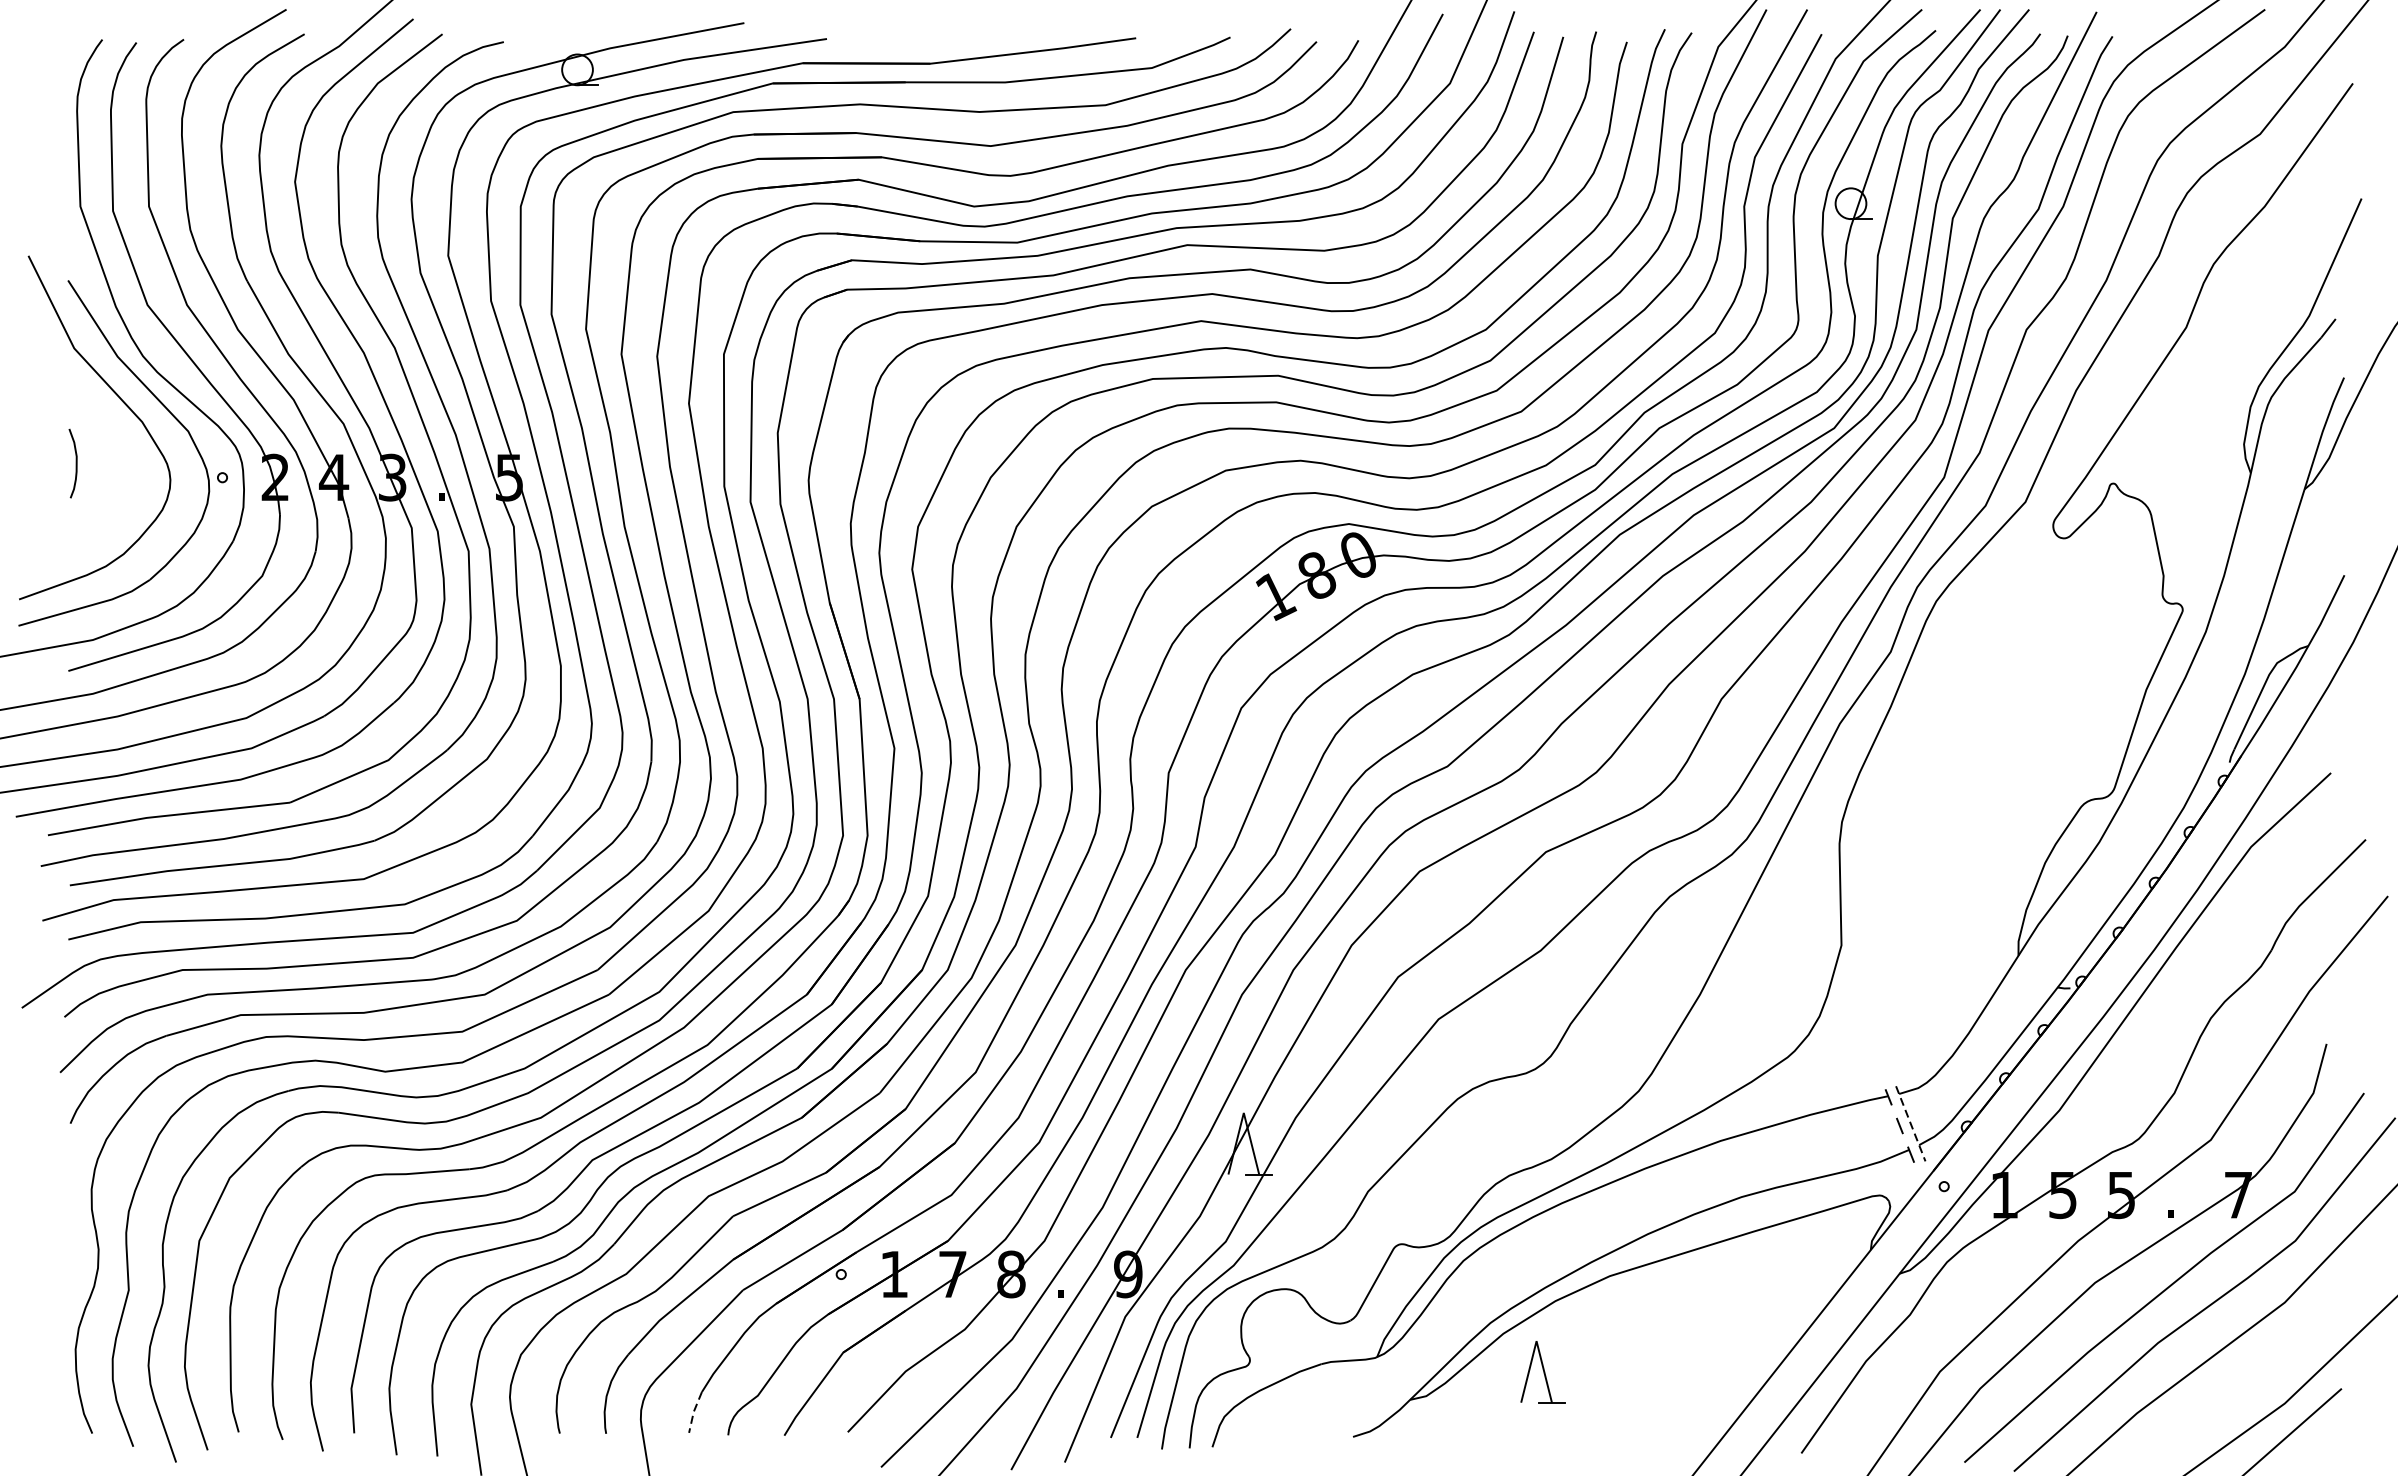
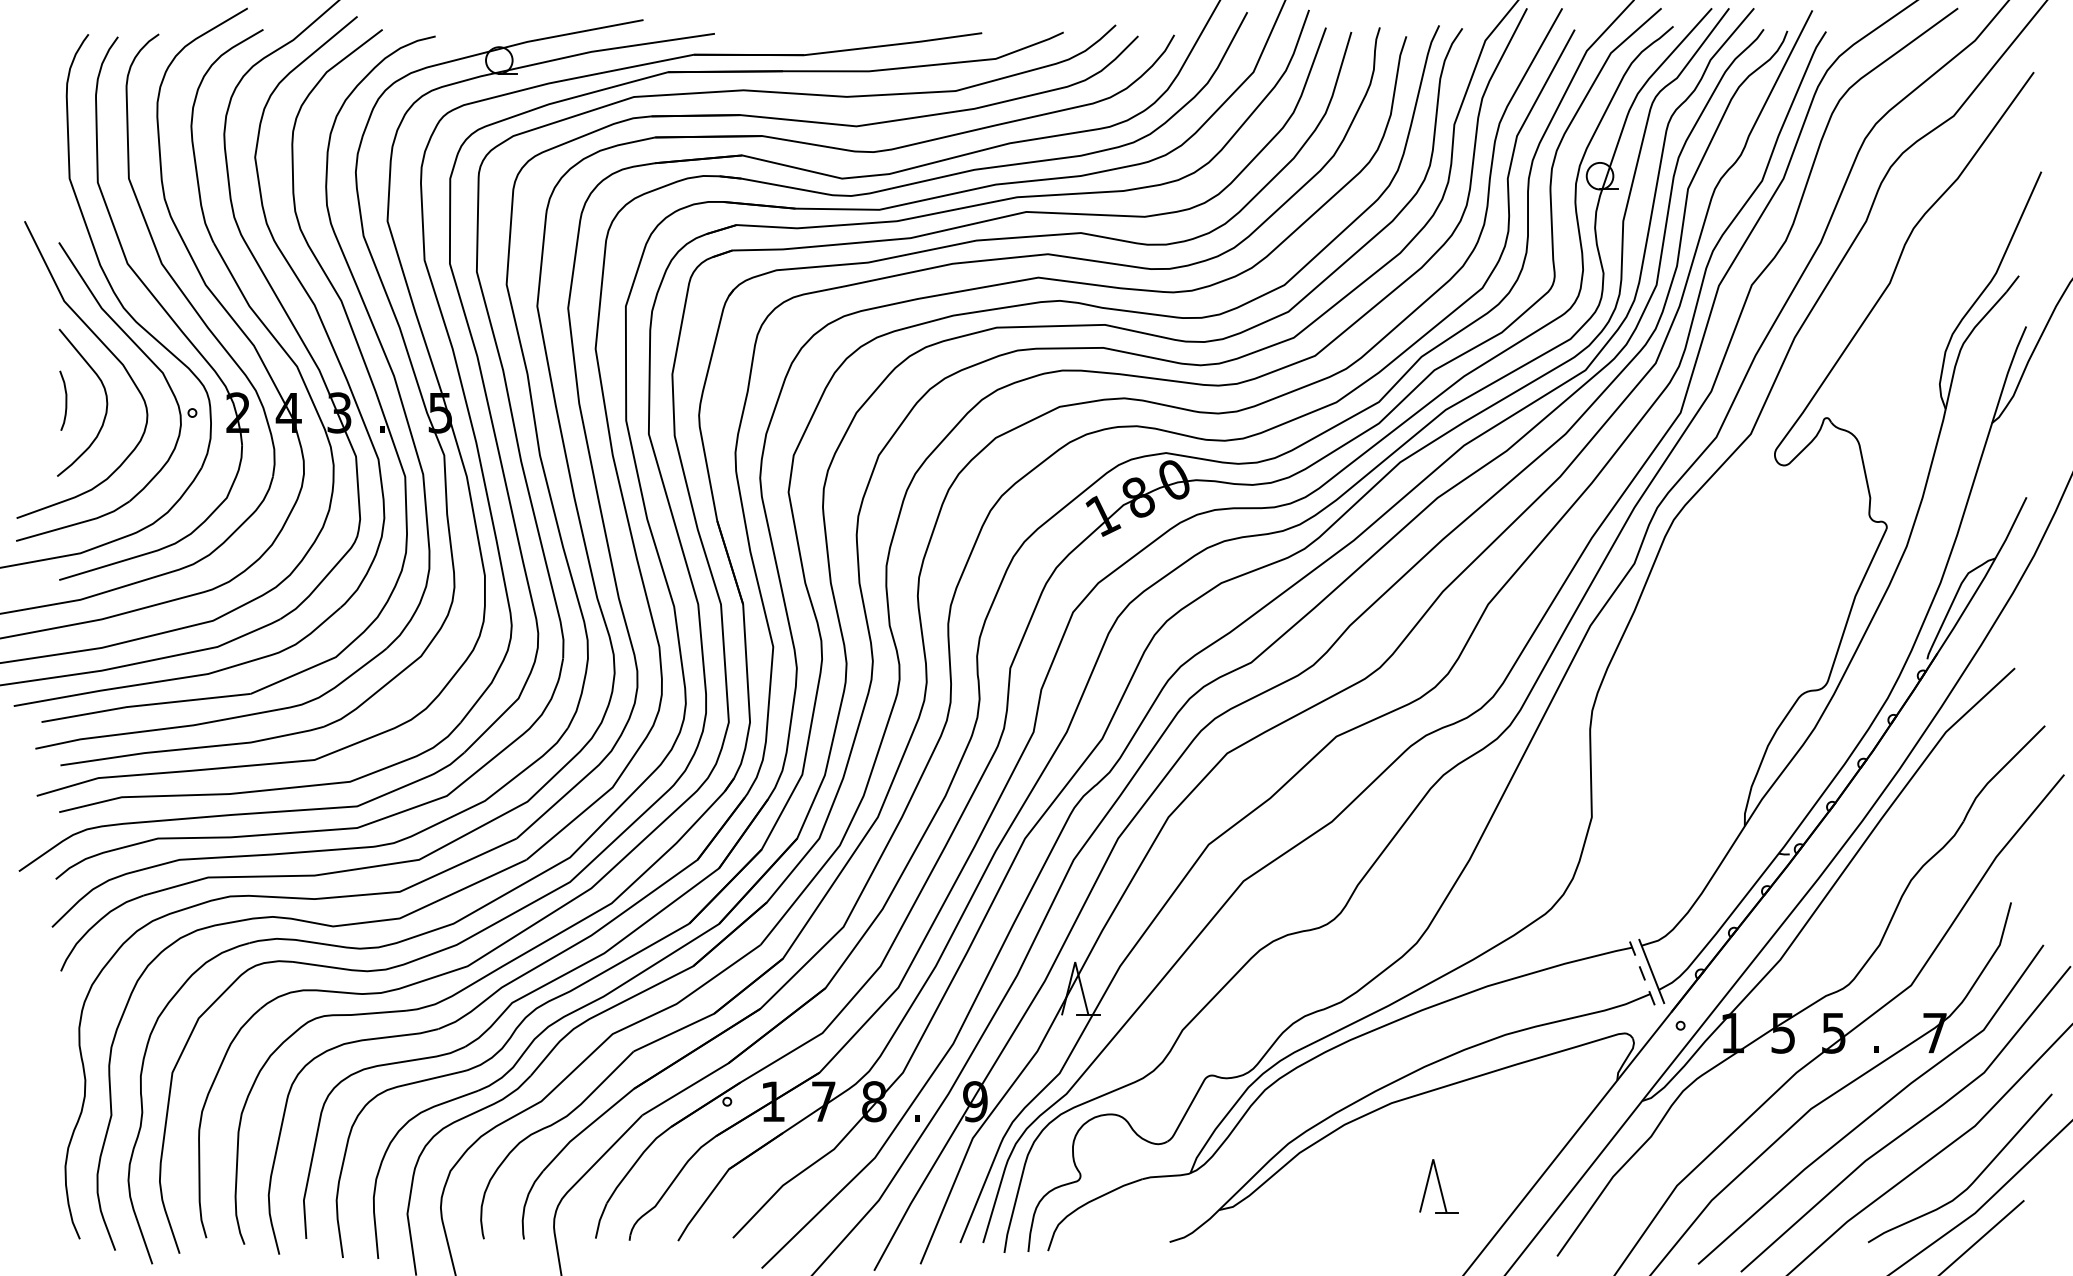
curve: (121, 459) -> (105, 397), added
line: (1910, 1123) -> (1651, 971), dashed -> solid
curve: (2281, 1366) -> (1972, 1181), added
part: (1542, 1372) -> (1438, 1186), moved
line: (693, 1411) -> (599, 1220), dashed -> solid

